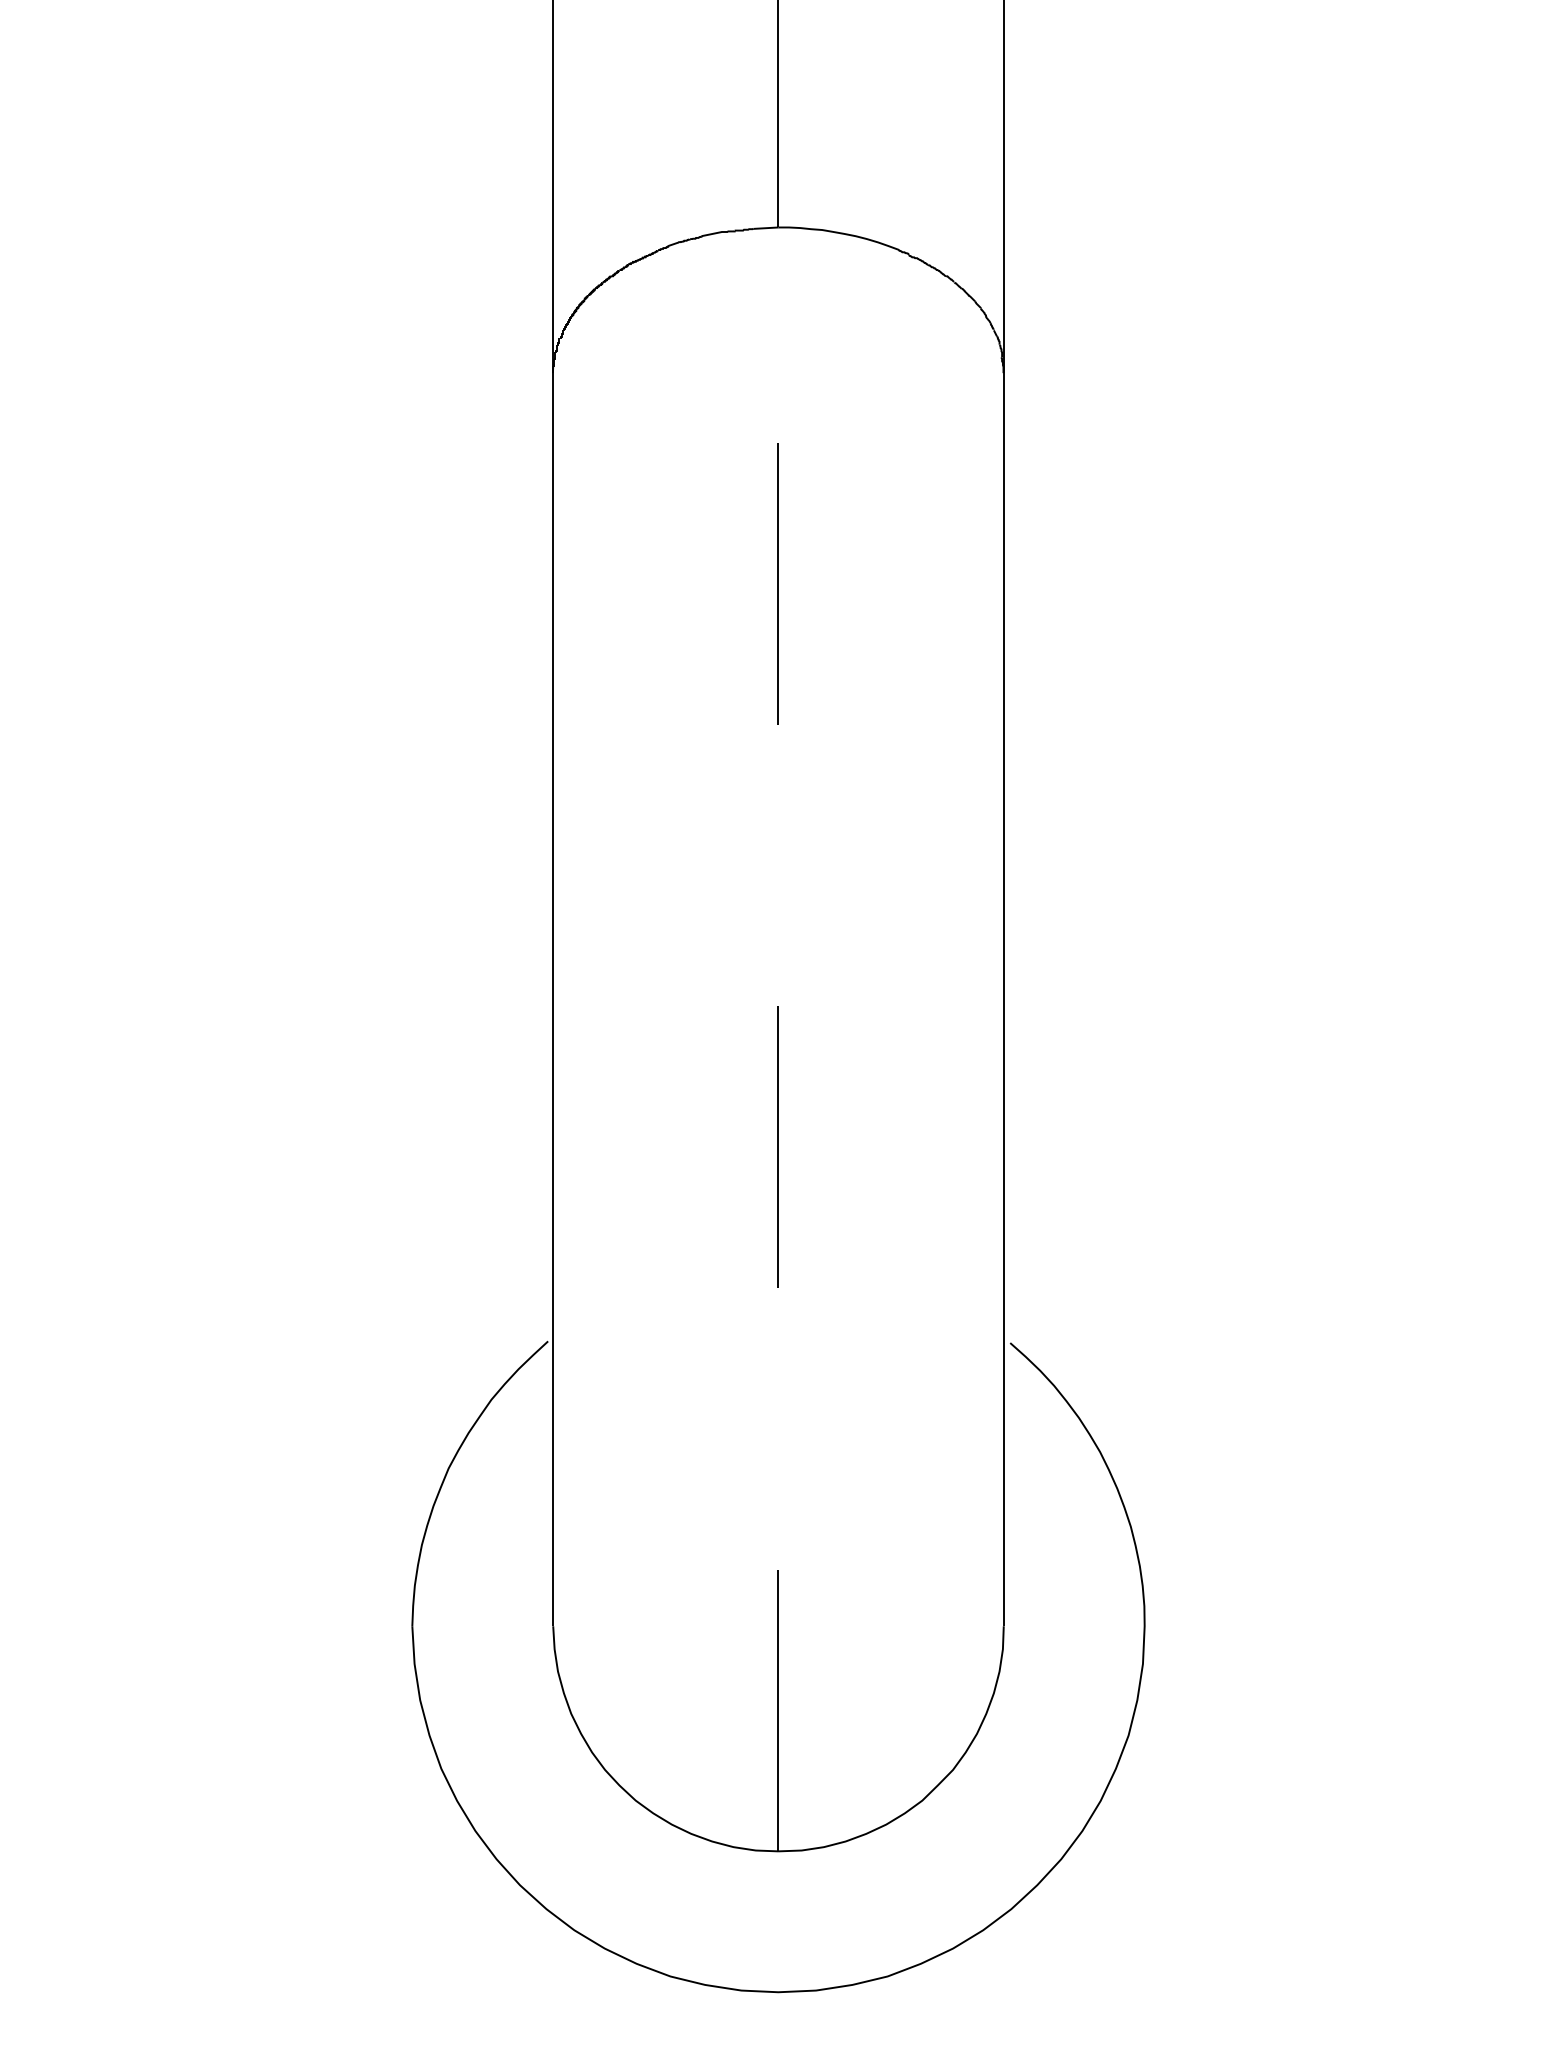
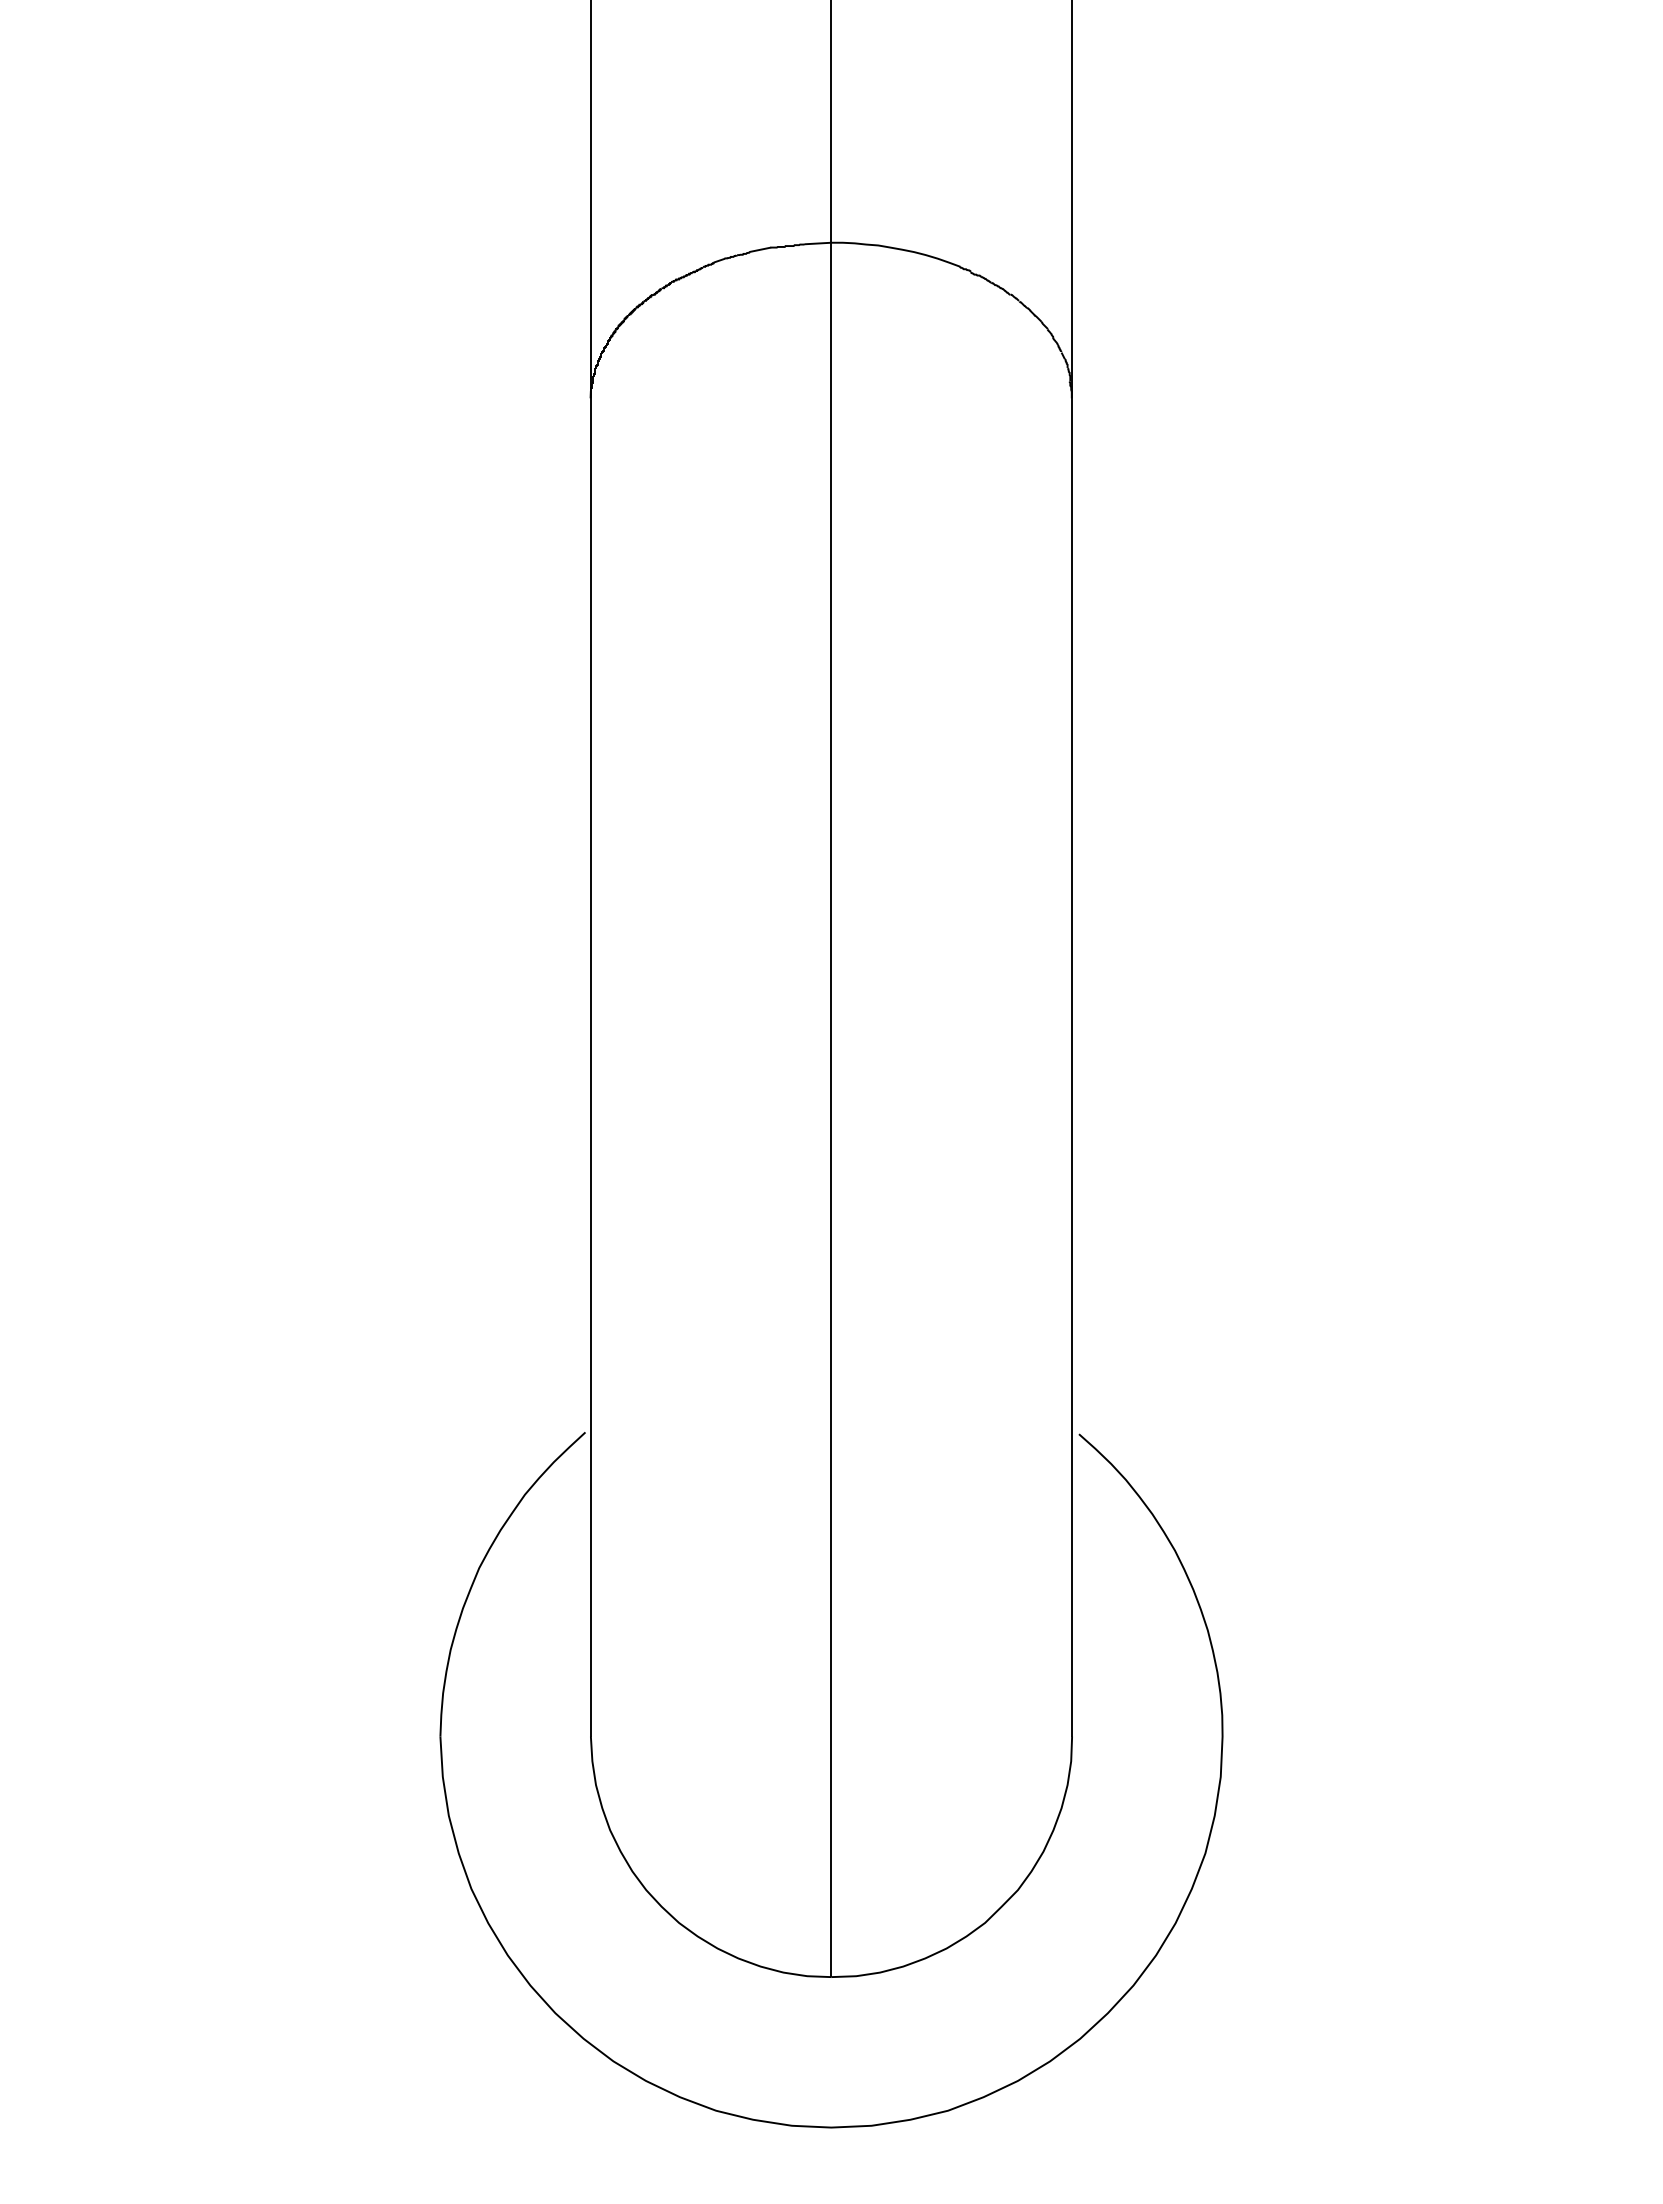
line: (778, 1039) -> (831, 1109), dashed -> solid

